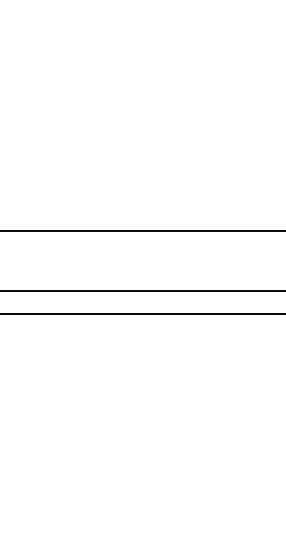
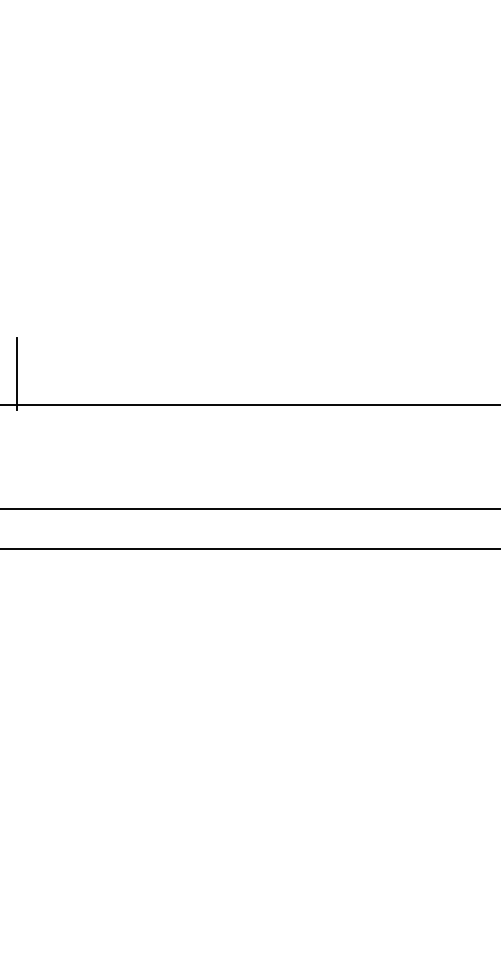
line: (9, 213) -> (16, 373), added

